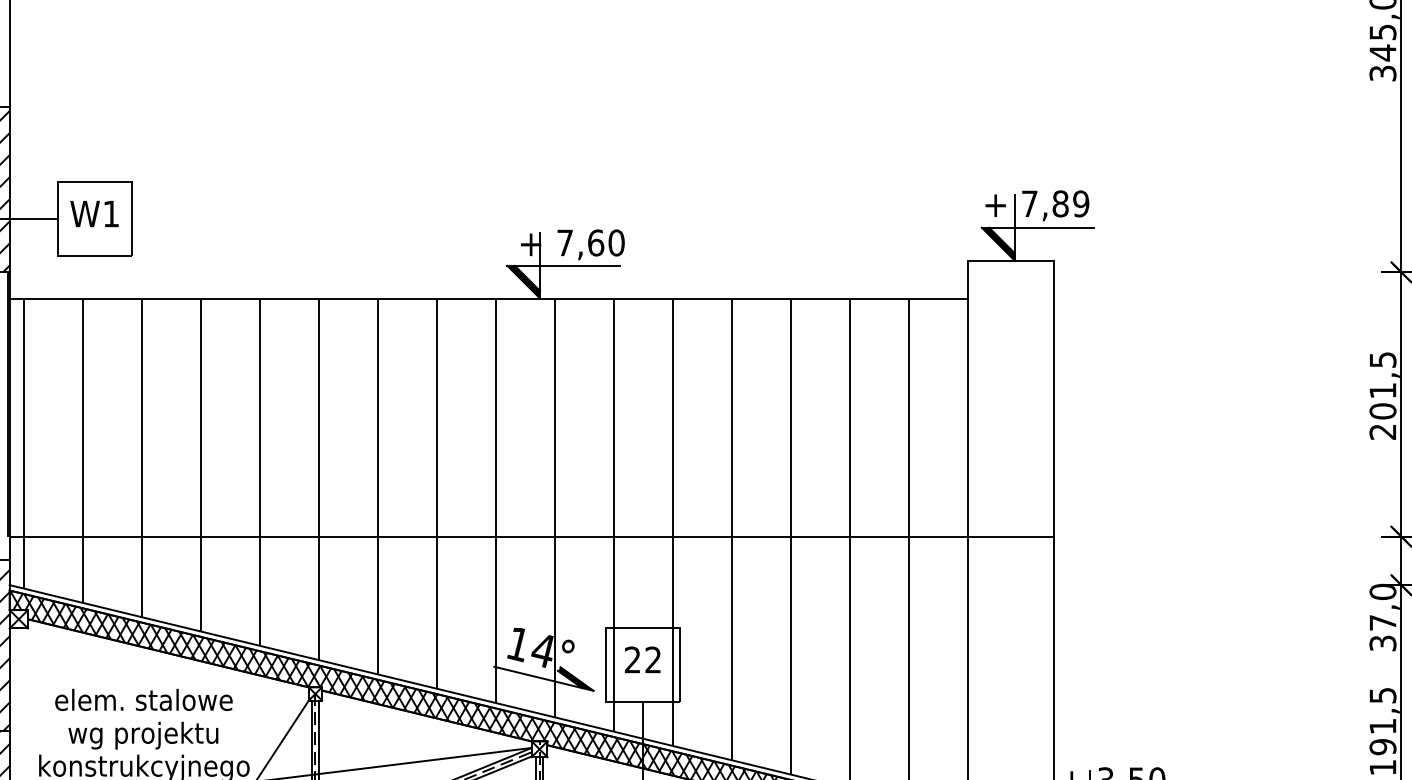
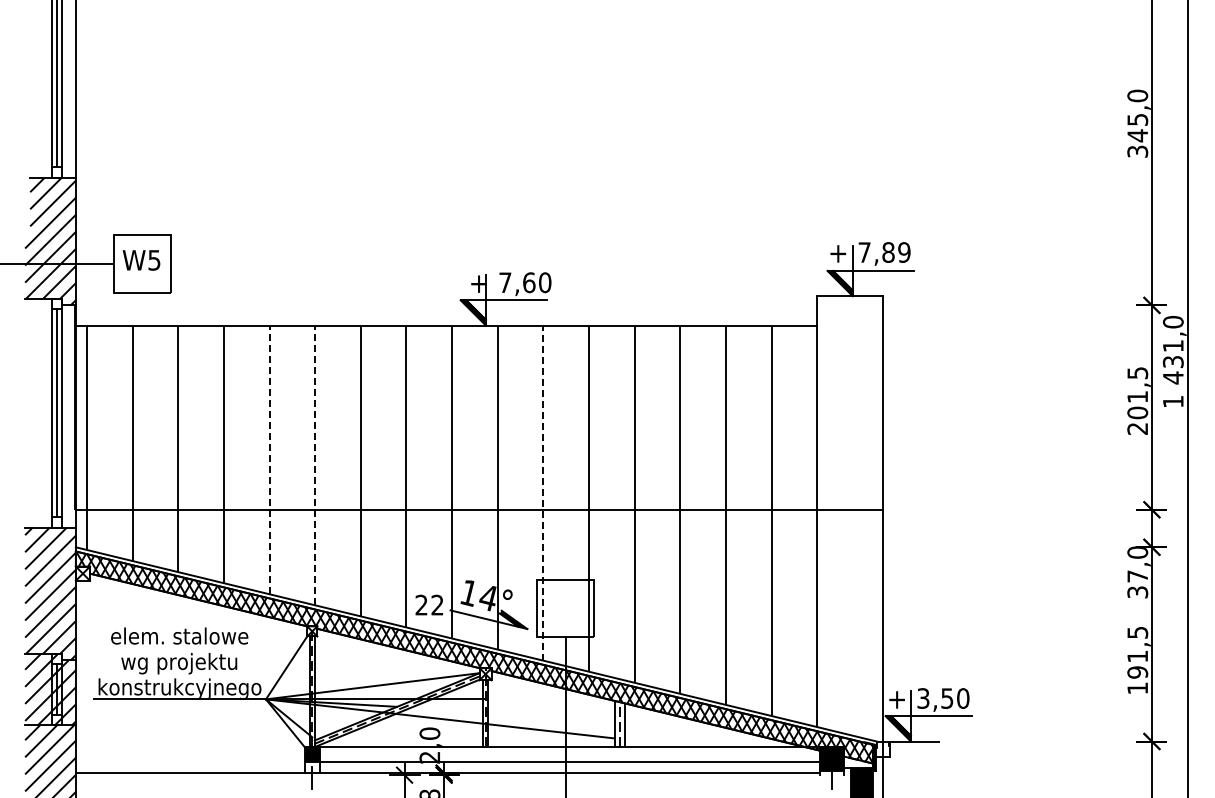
text: (111, 214) -> (154, 260), W1 -> W5
line: (260, 471) -> (269, 459), solid -> dashed
line: (319, 479) -> (315, 465), solid -> dashed
line: (614, 514) -> (543, 492), solid -> dashed
text: (641, 659) -> (428, 604), moved

